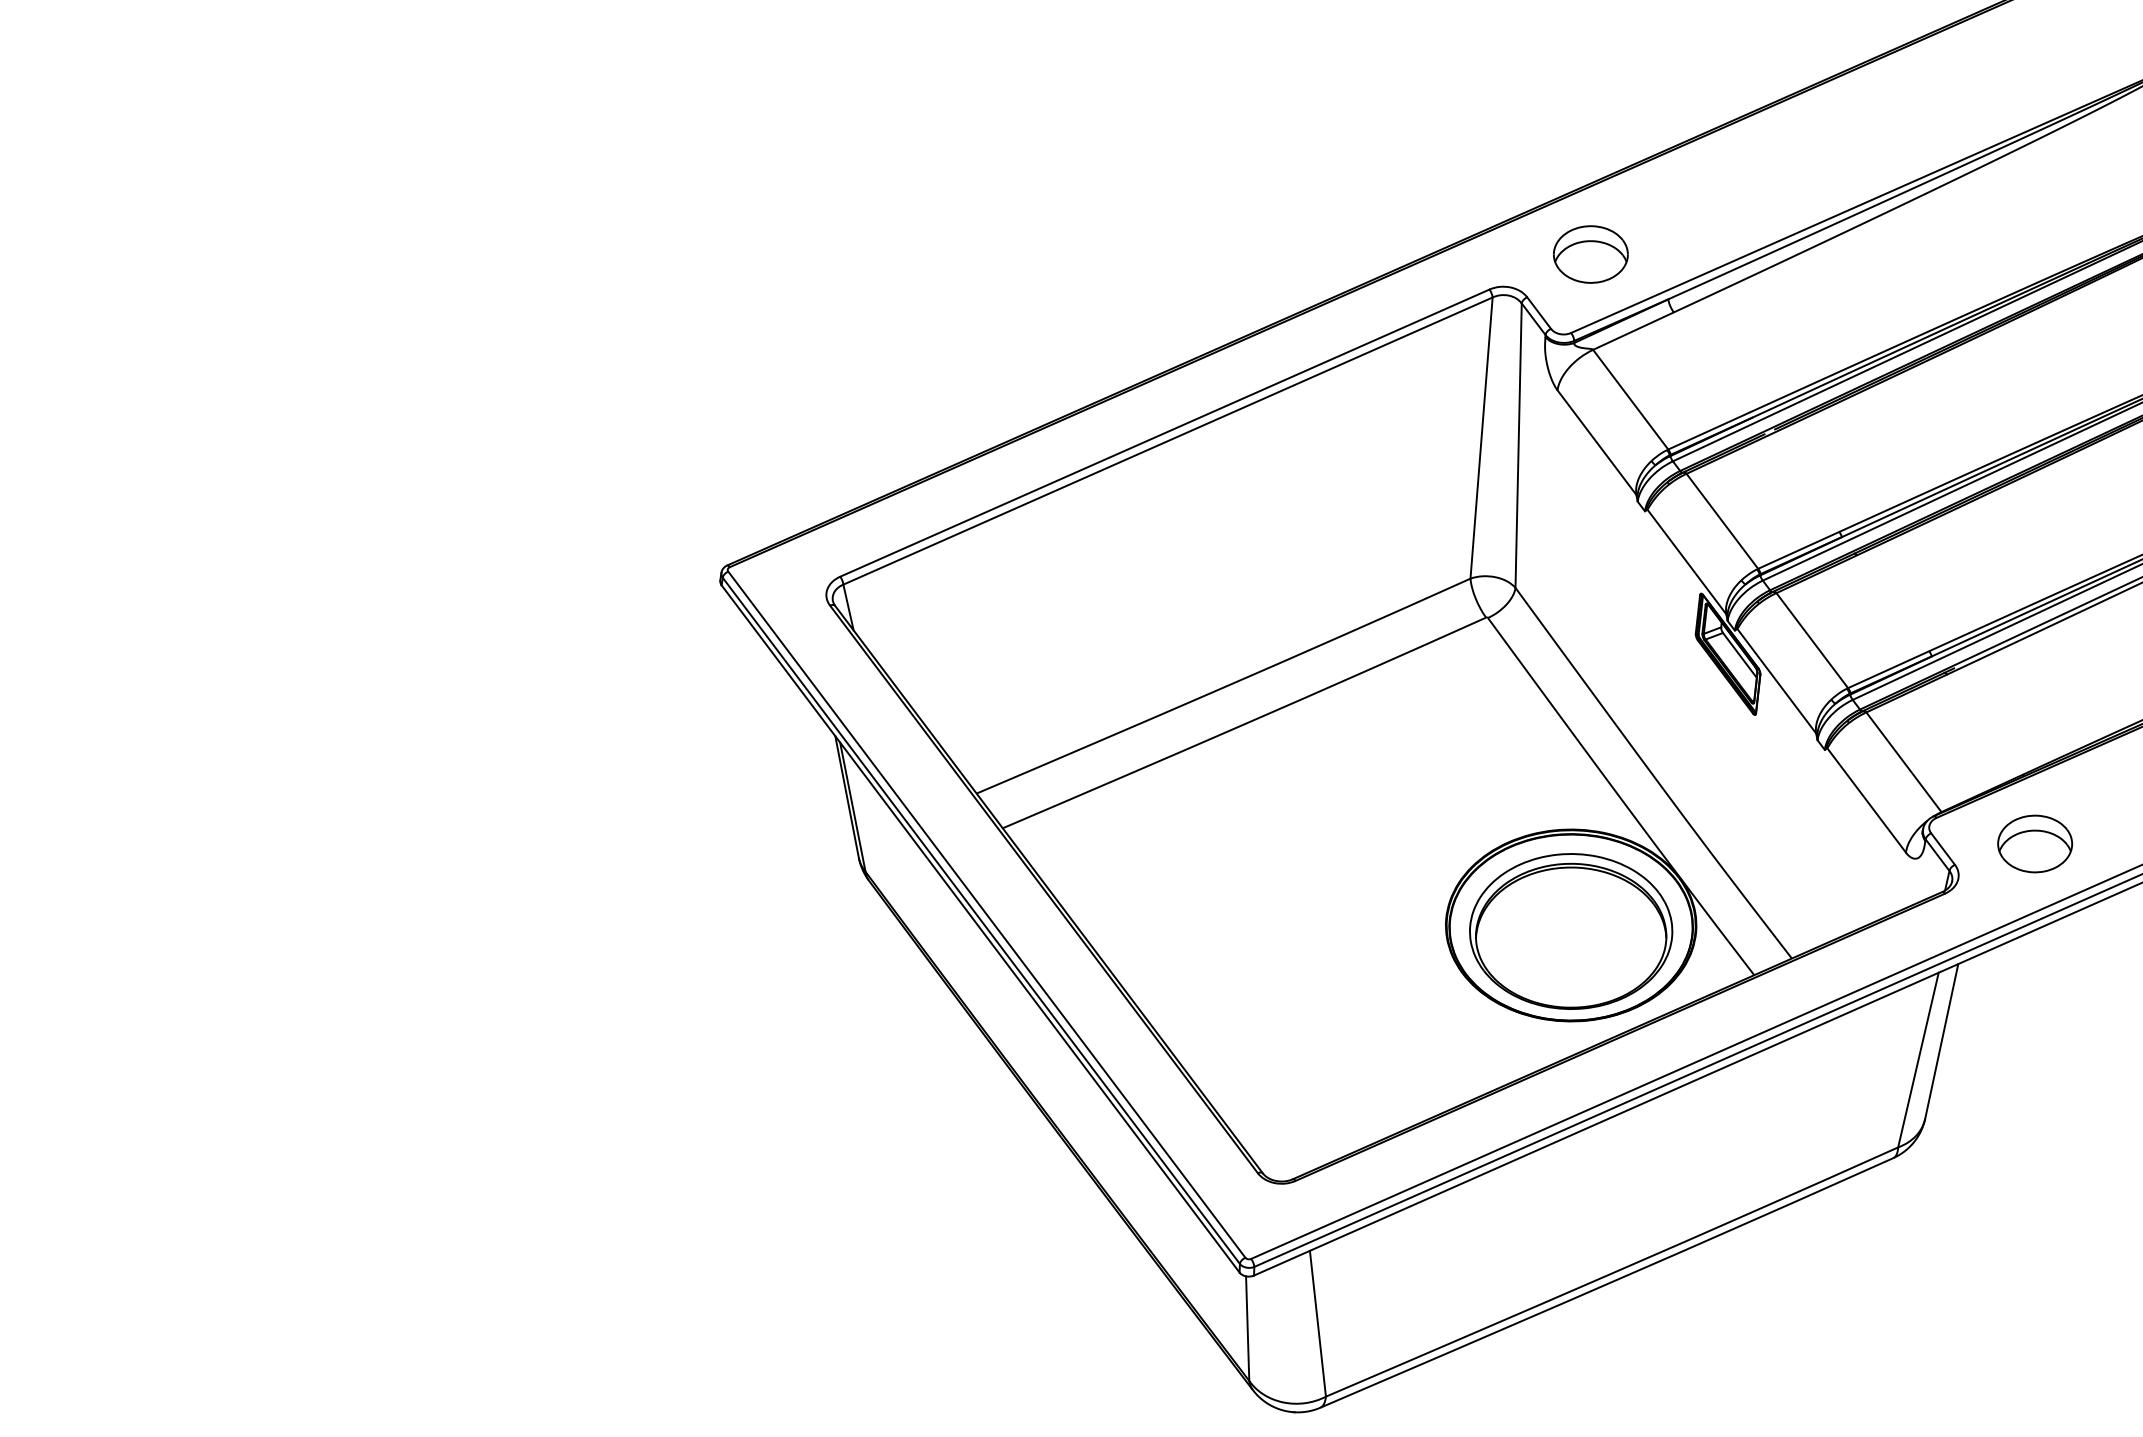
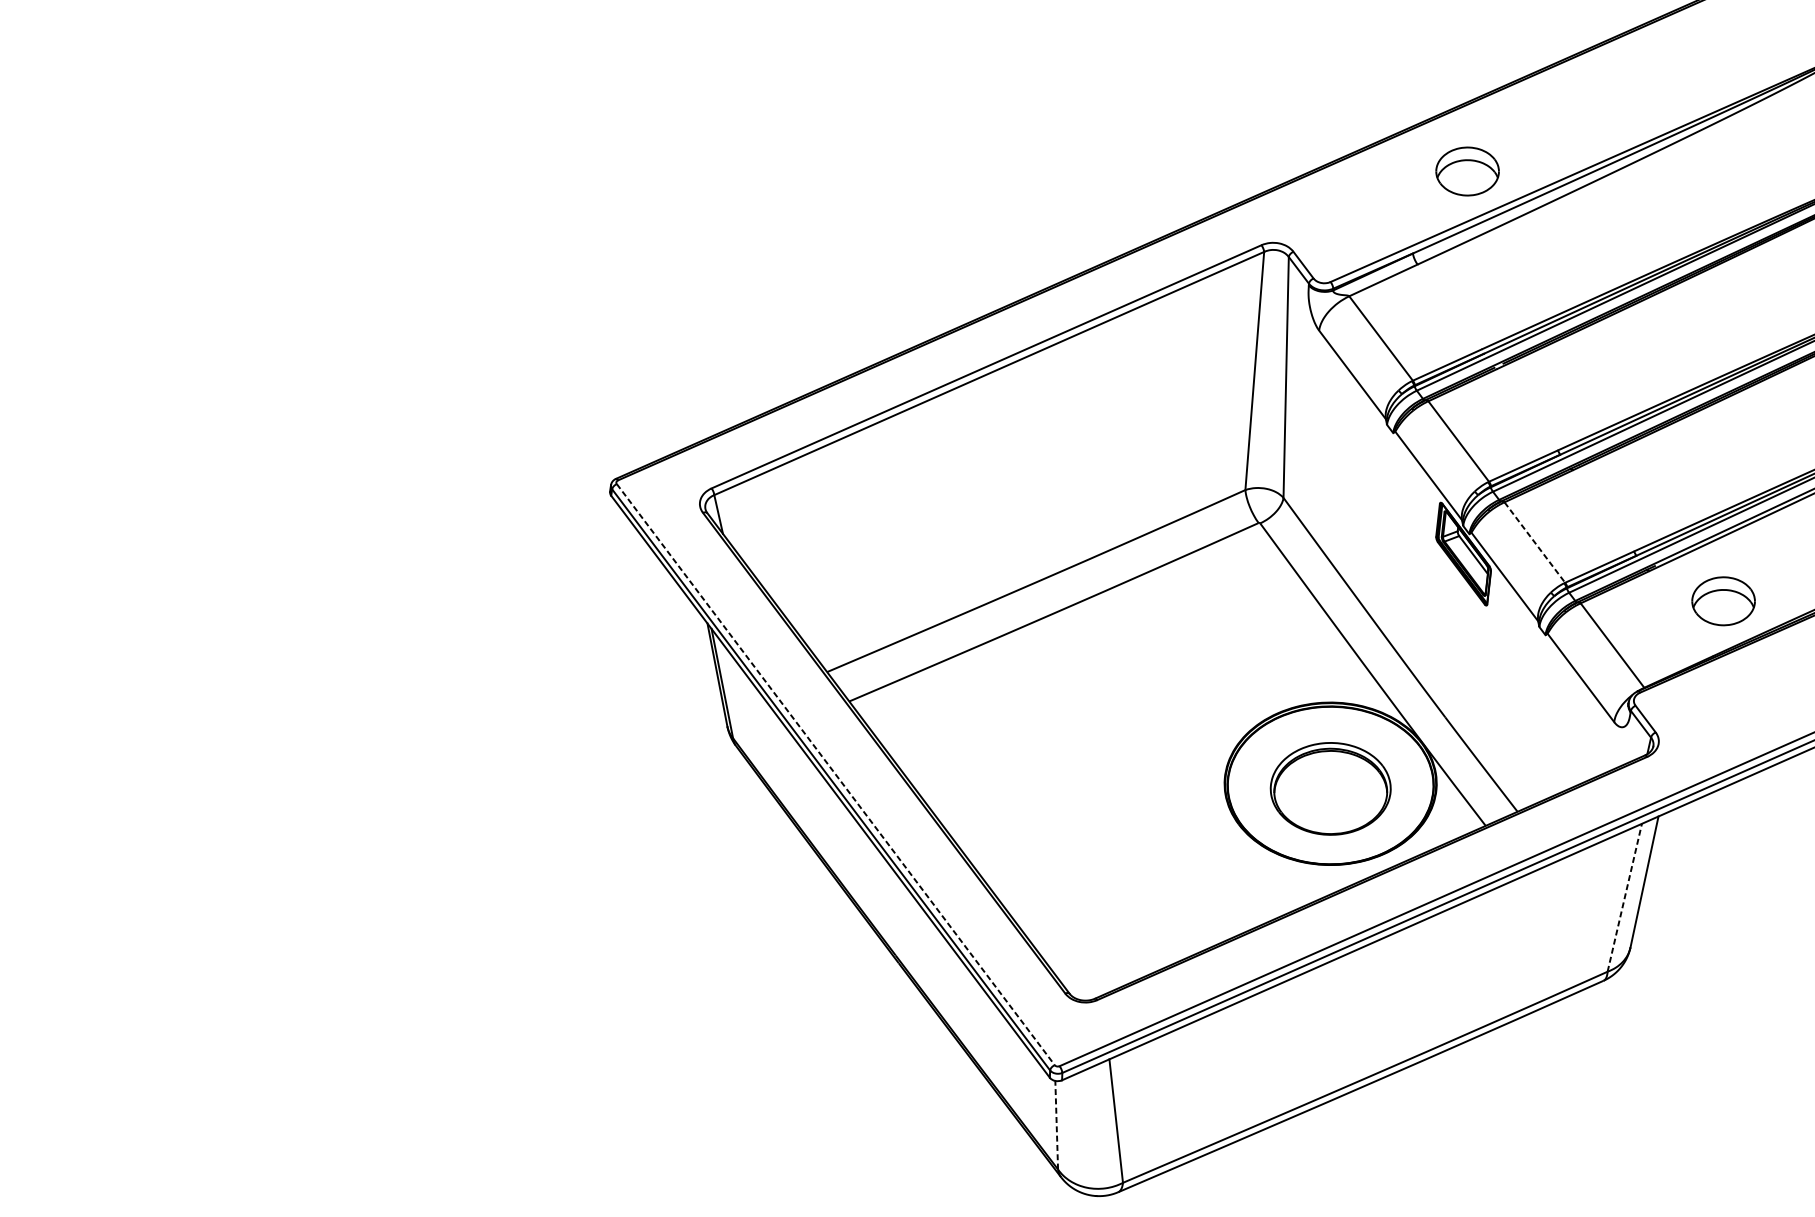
part: (1590, 254) -> (1467, 171), moved
line: (1812, 641) -> (1535, 543), solid -> dashed
part: (2035, 843) -> (1723, 600), moved
line: (986, 914) -> (835, 774), solid -> dashed
part: (1571, 931) -> (1330, 788), size x0.7
line: (1918, 1060) -> (1624, 898), solid -> dashed
line: (1247, 1328) -> (1056, 1125), solid -> dashed

